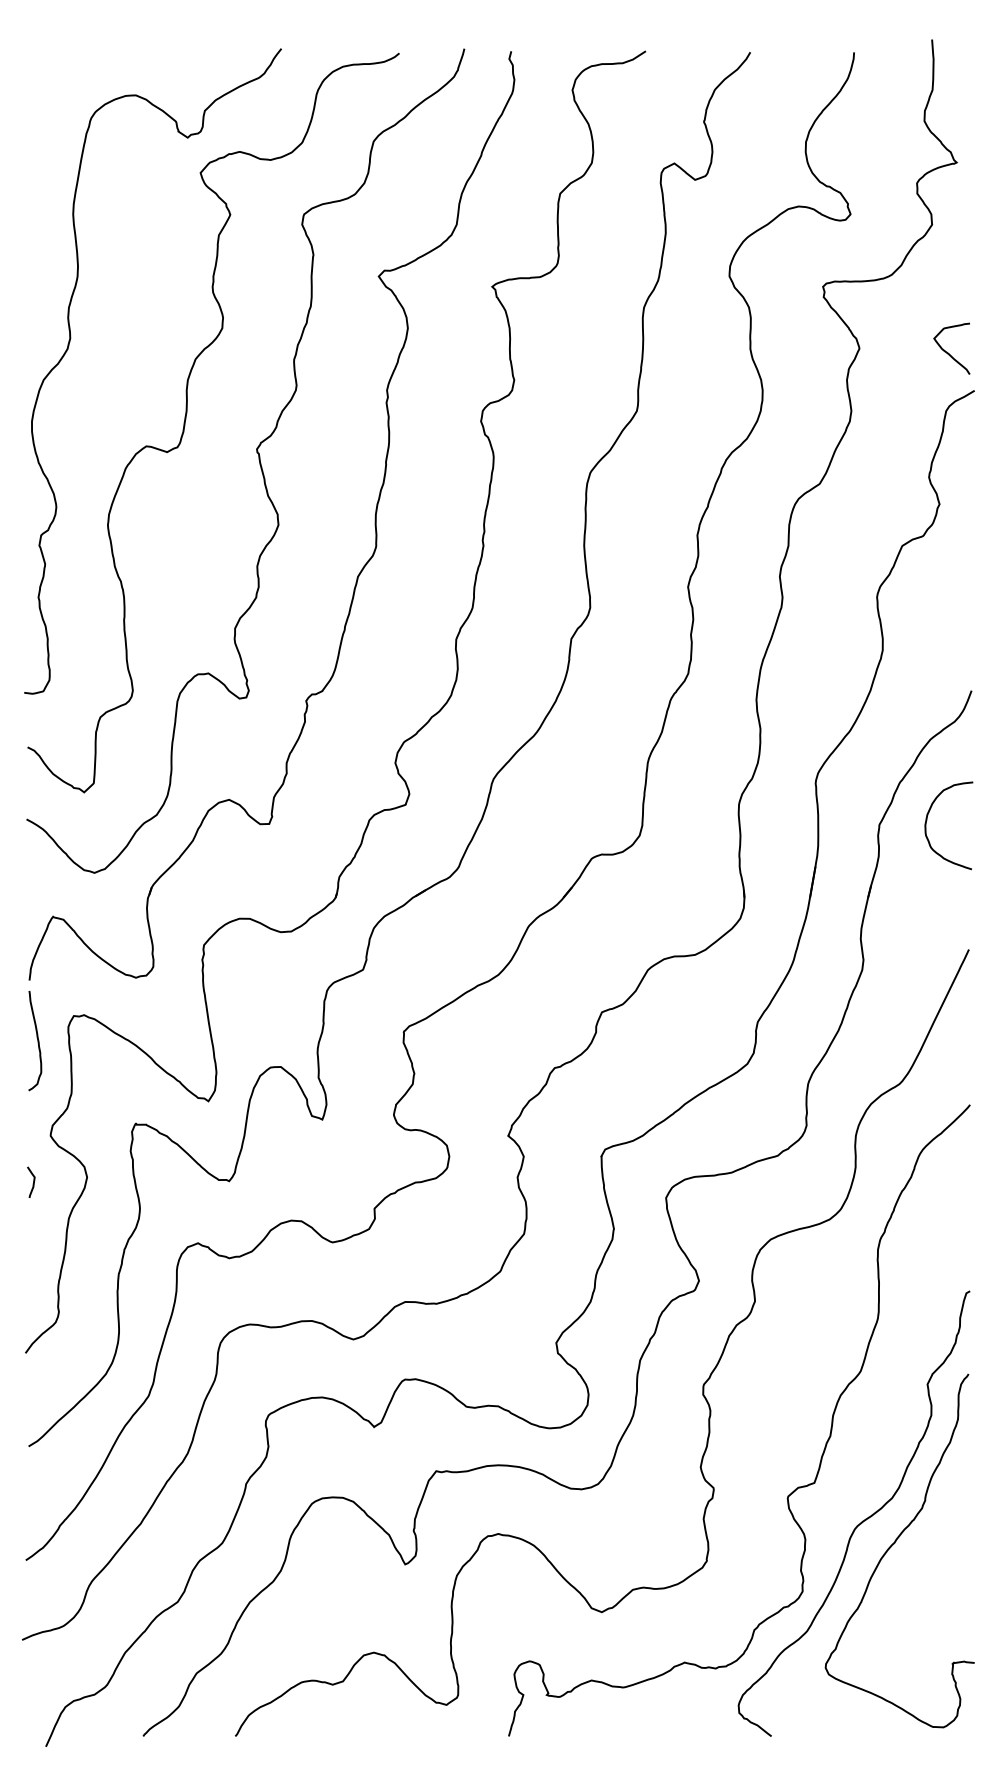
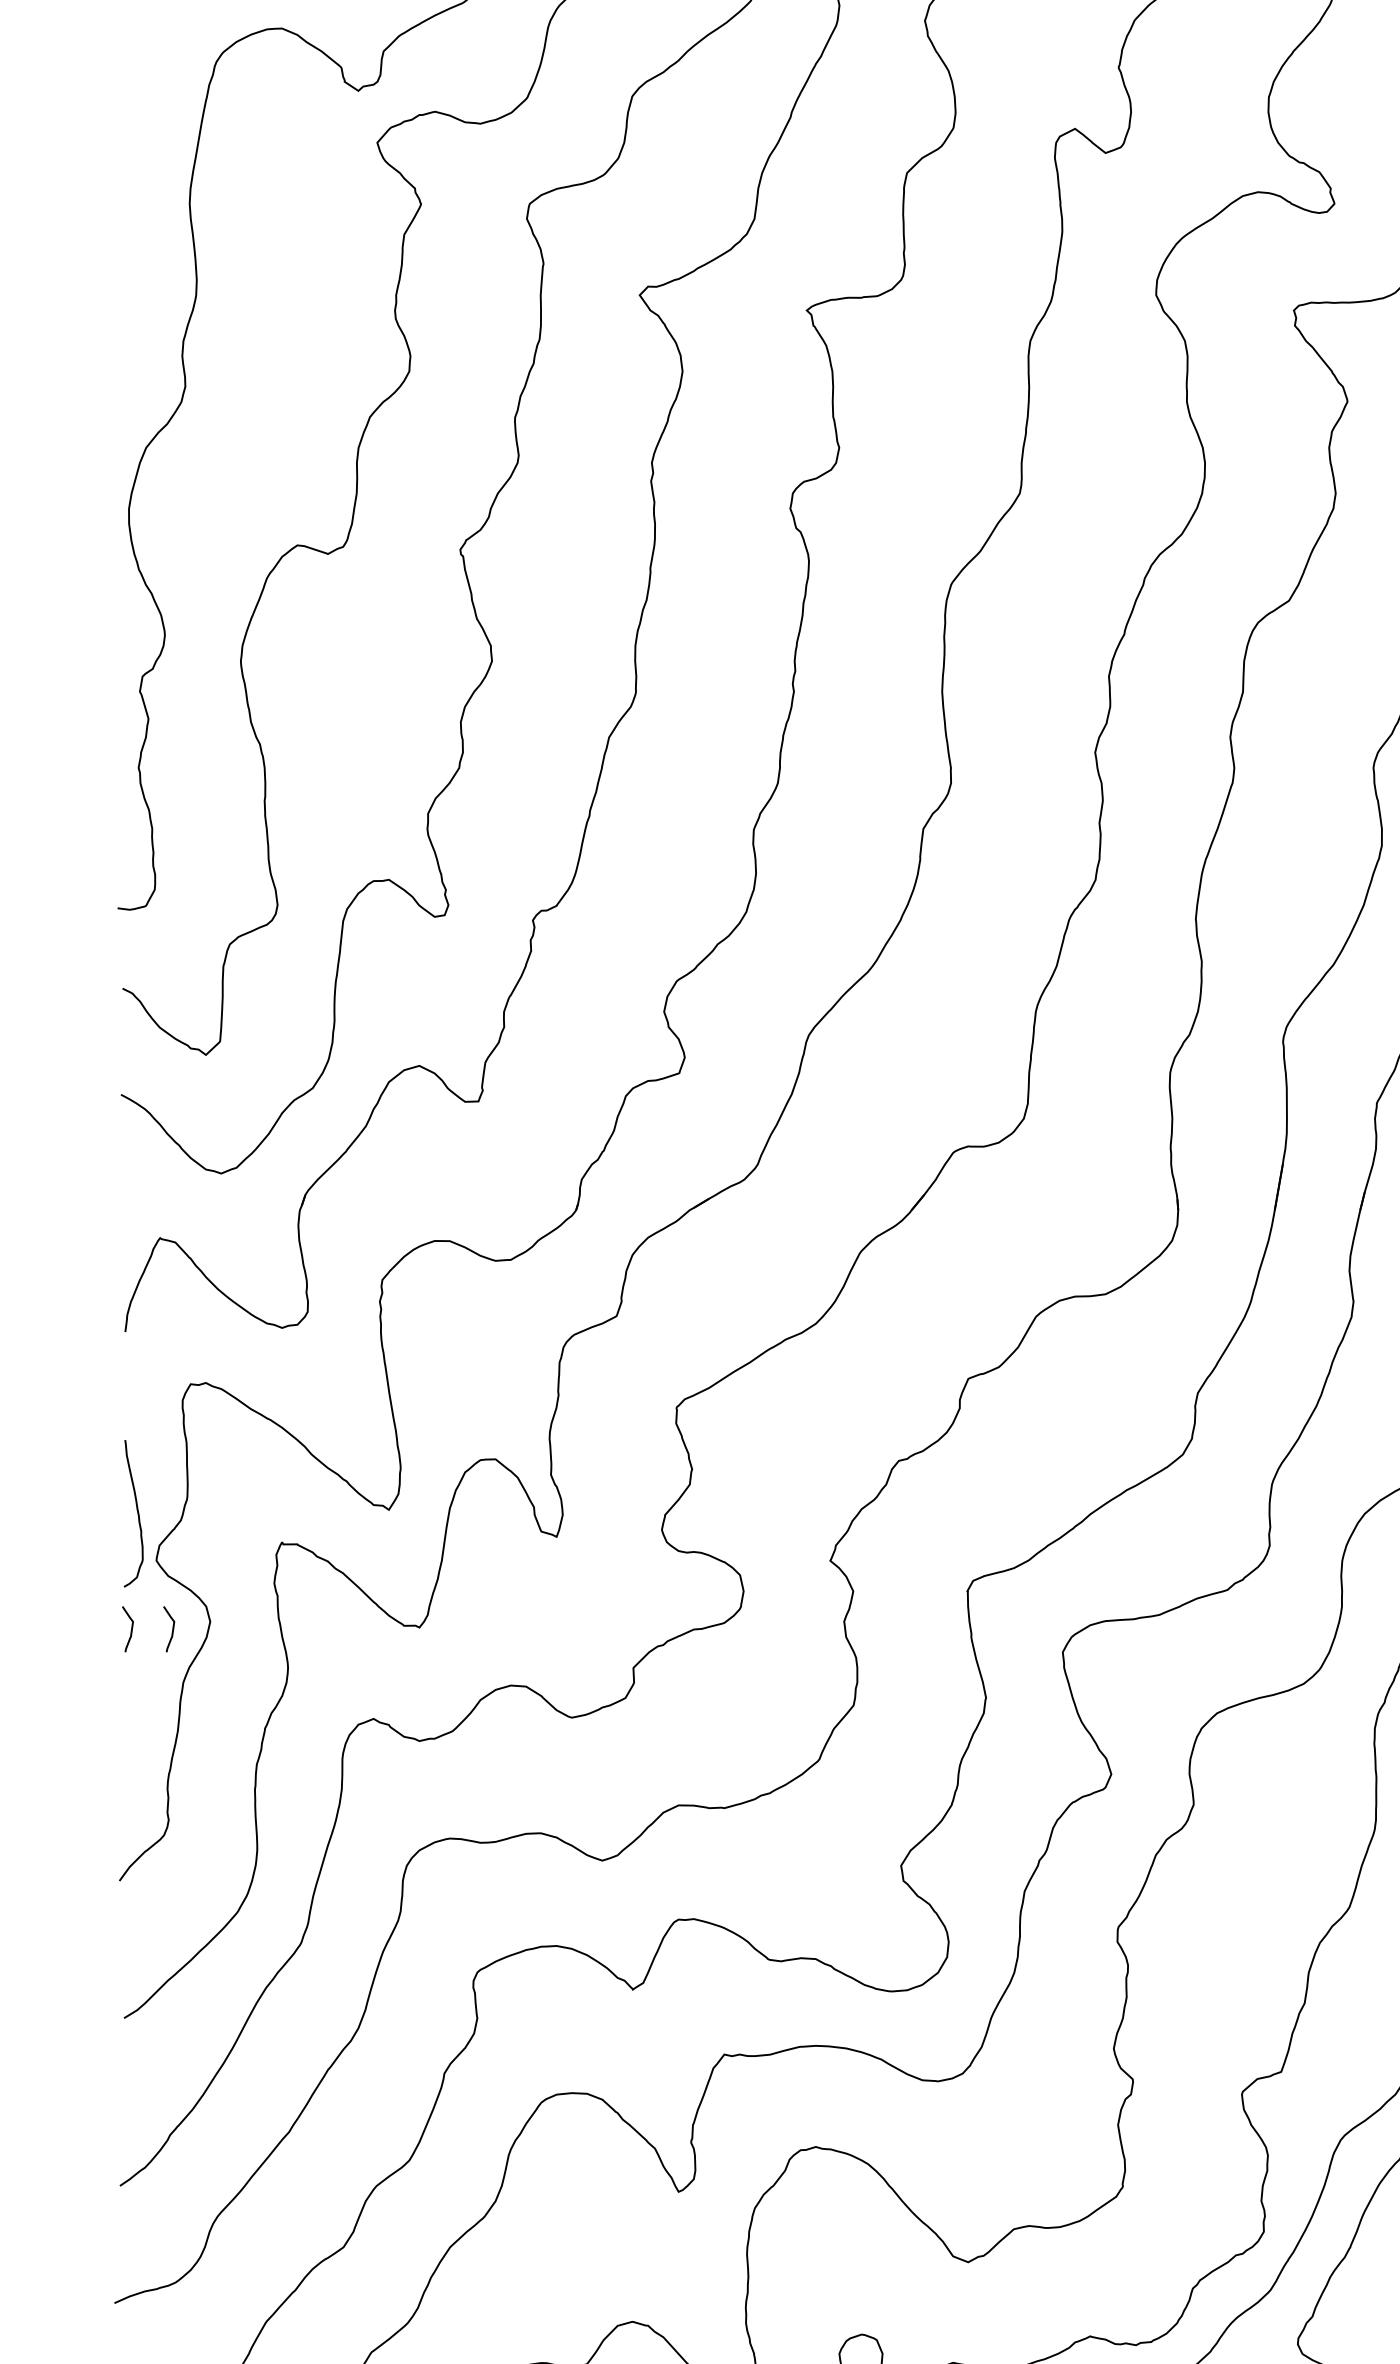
curve: (37, 1041) -> (137, 1514), moved
curve: (61, 1181) -> (172, 1627), added

